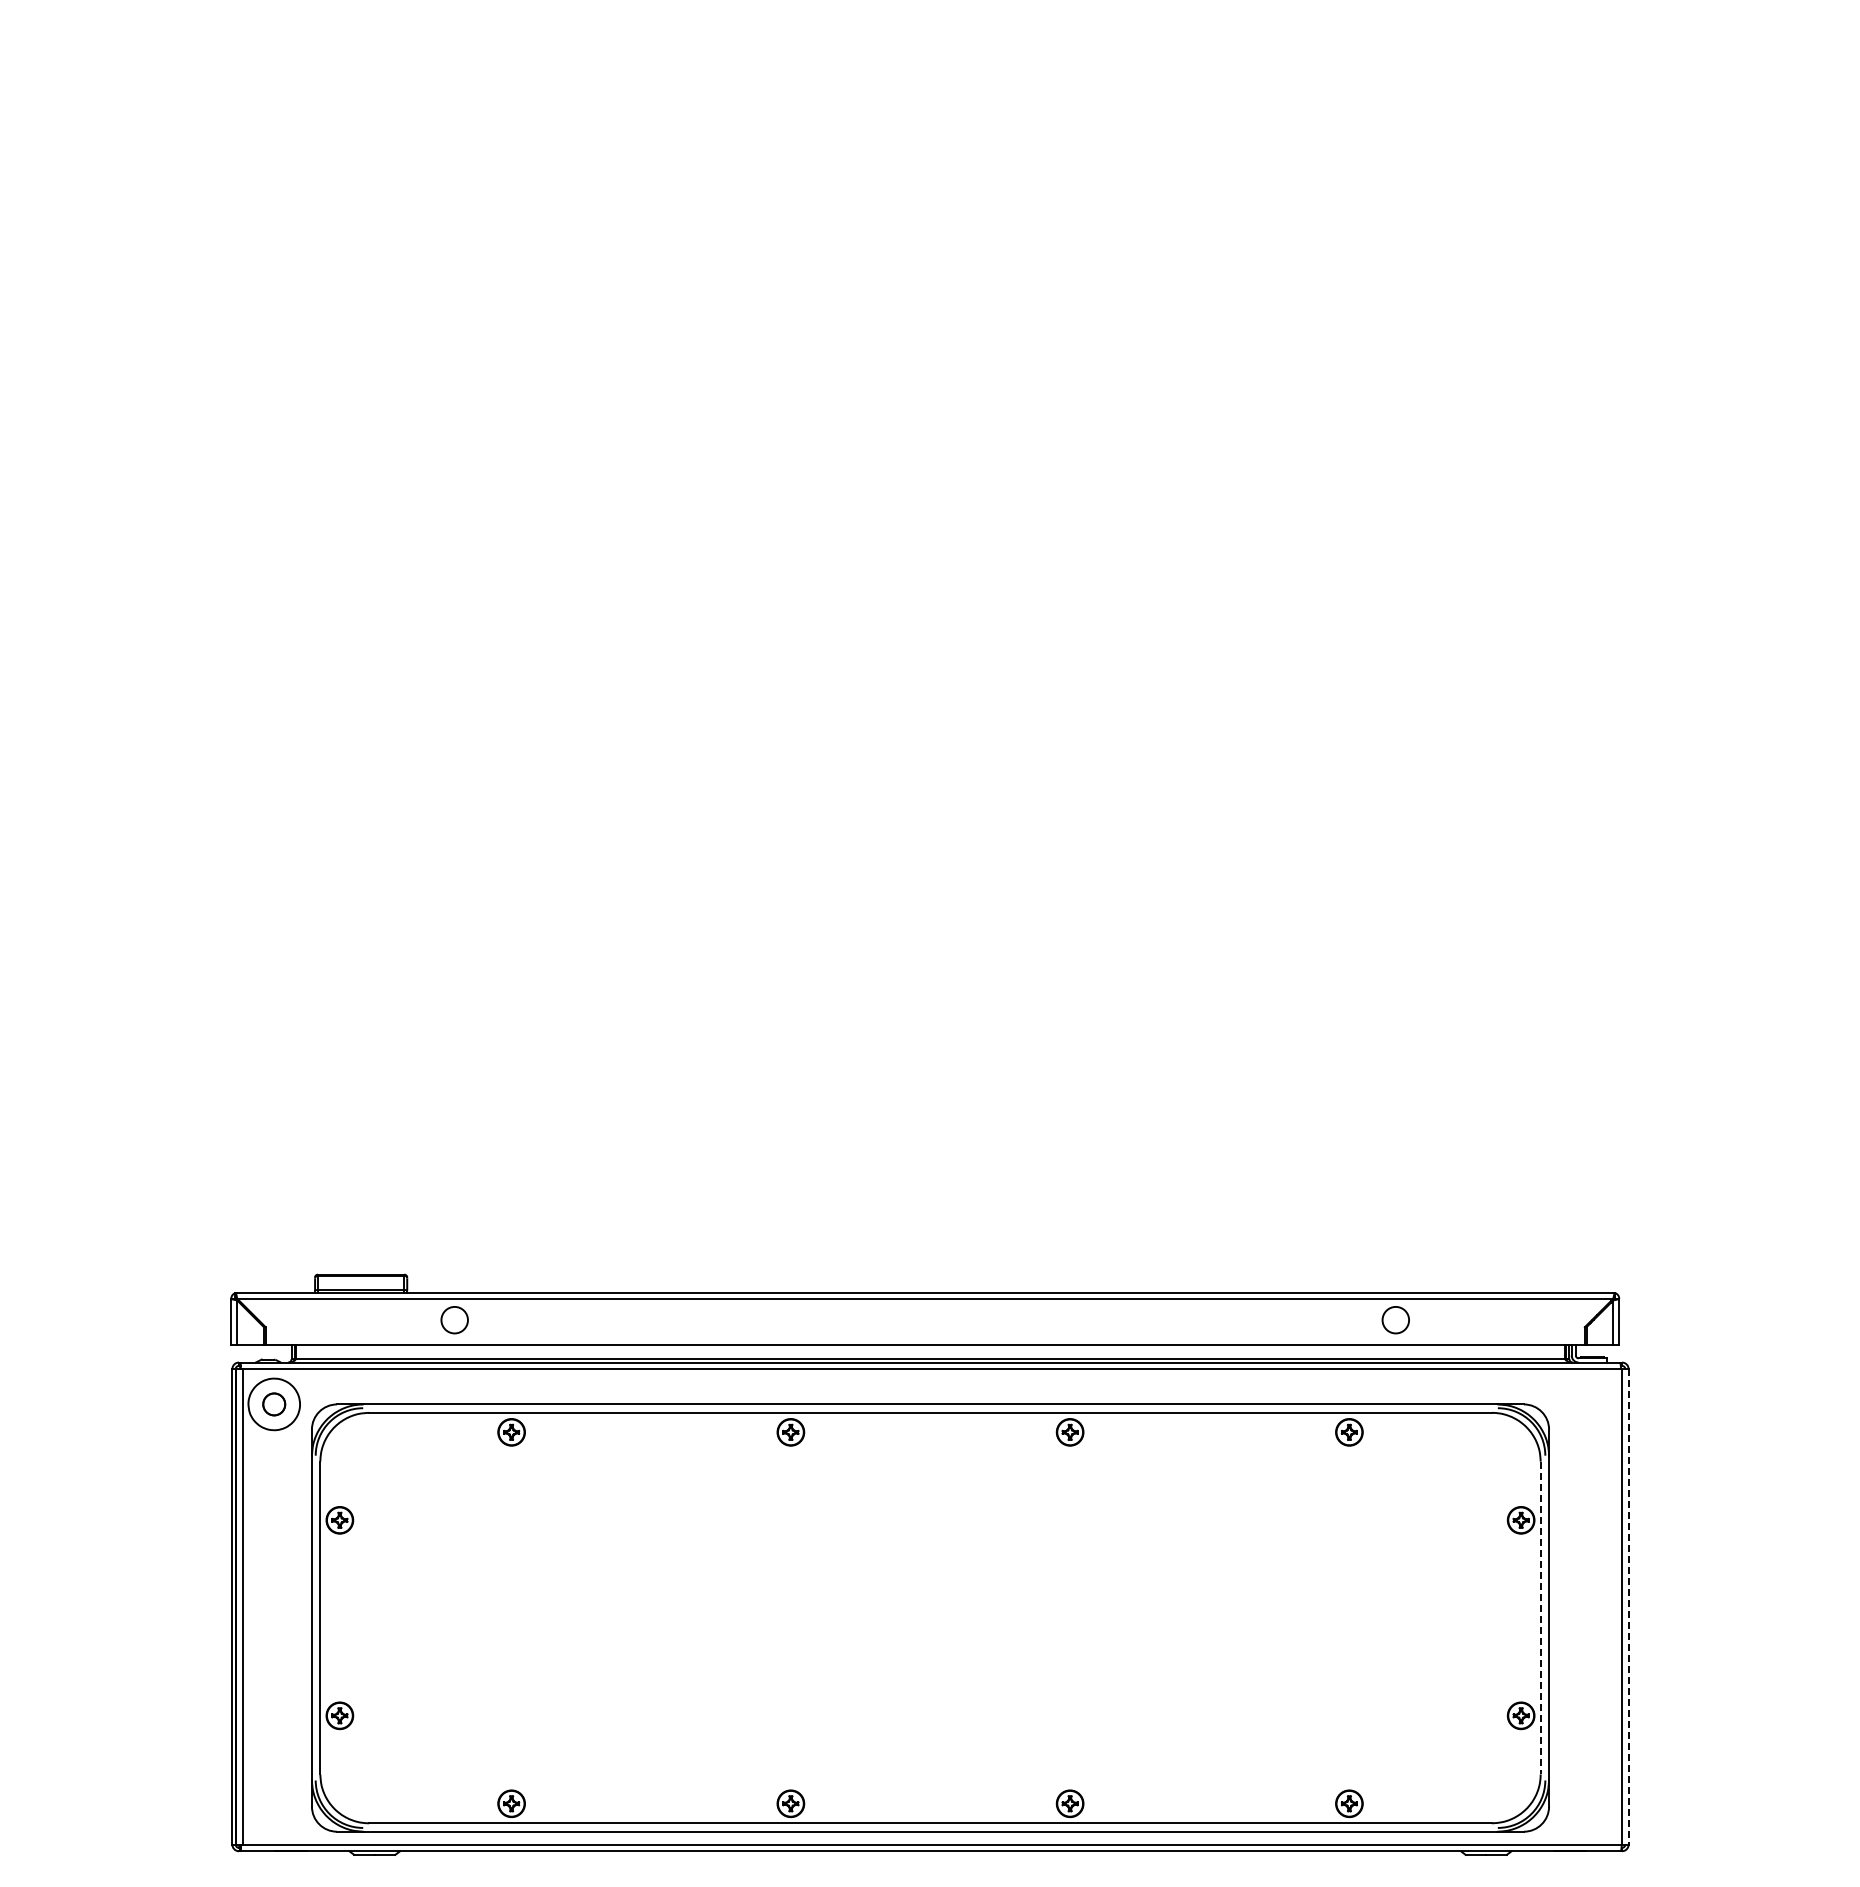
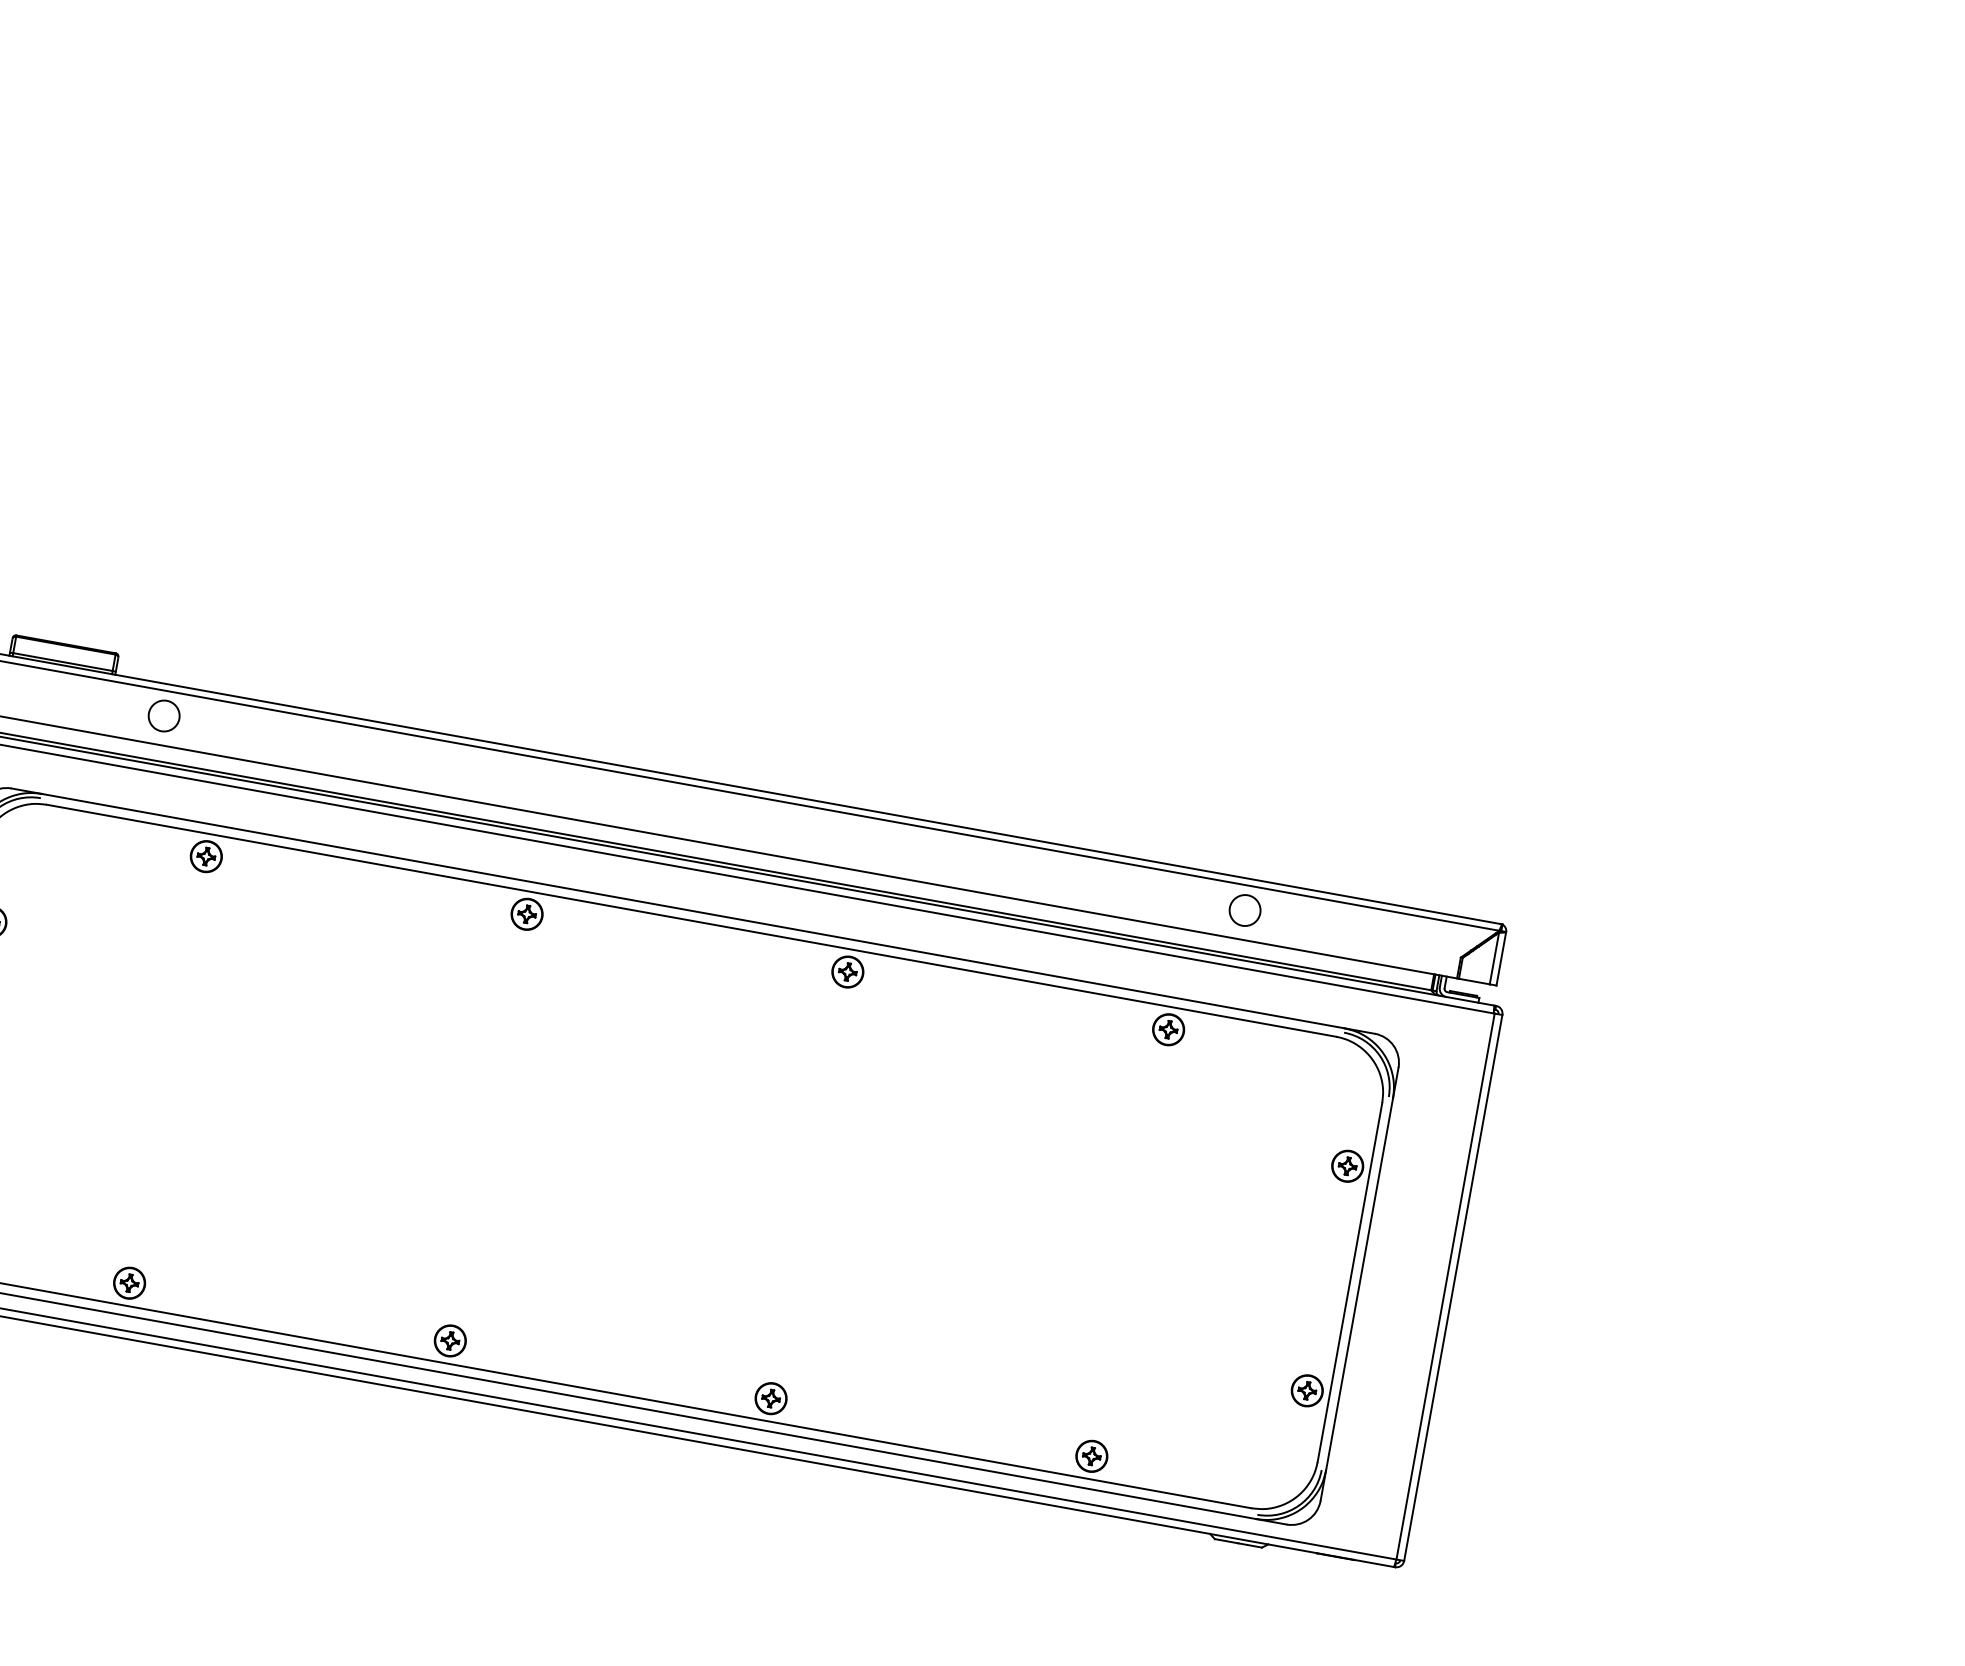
line: (1628, 1606) -> (1453, 1287), dashed -> solid
line: (1540, 1618) -> (1349, 1283), dashed -> solid

